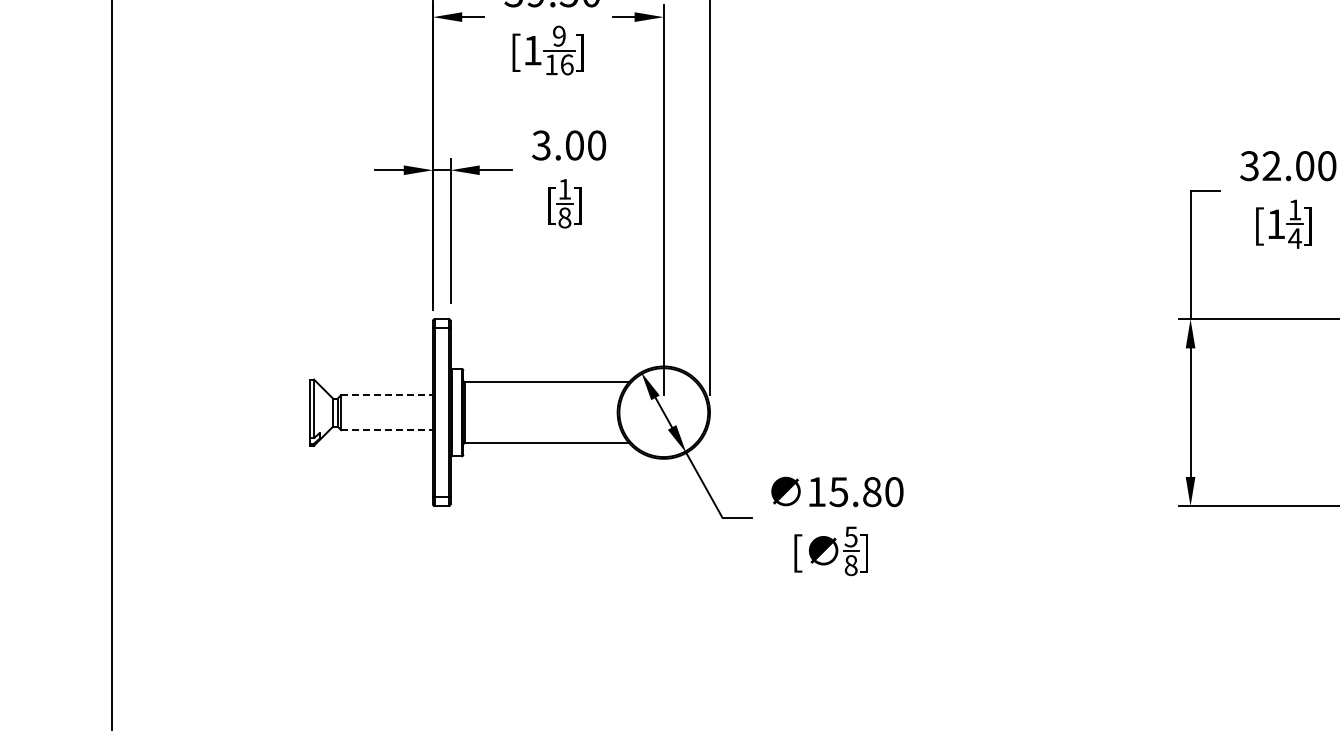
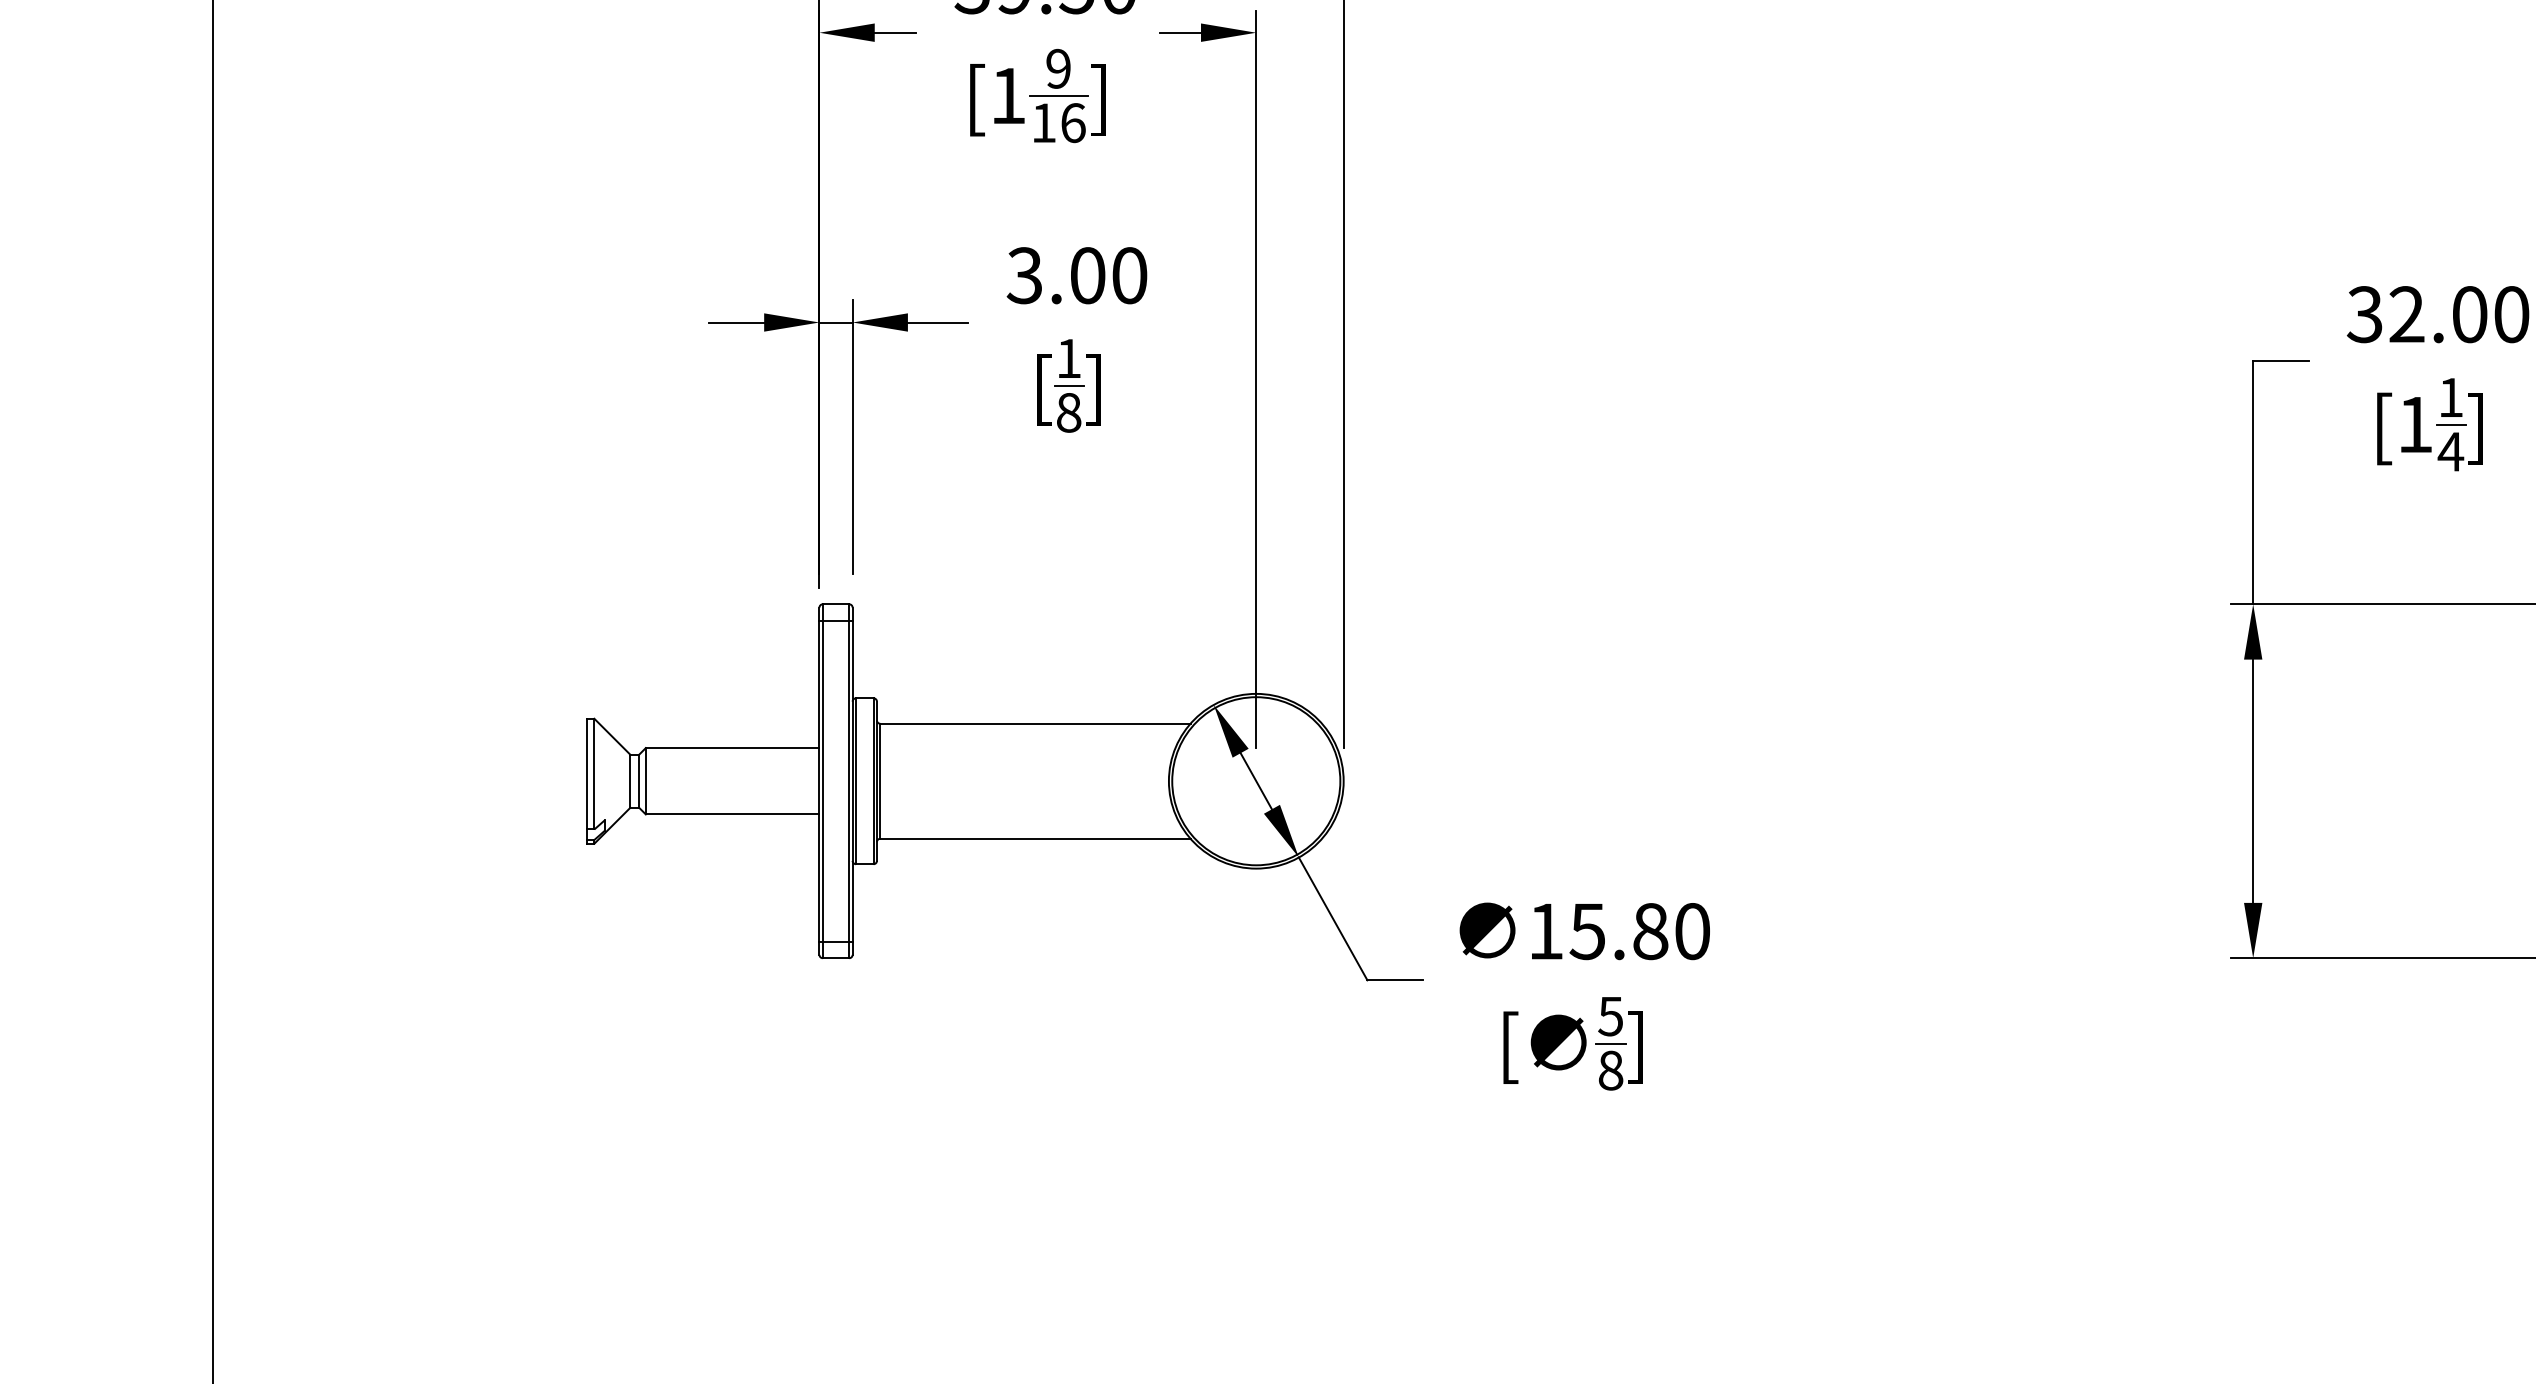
line: (387, 395) -> (733, 748), dashed -> solid
line: (387, 430) -> (733, 815), dashed -> solid

